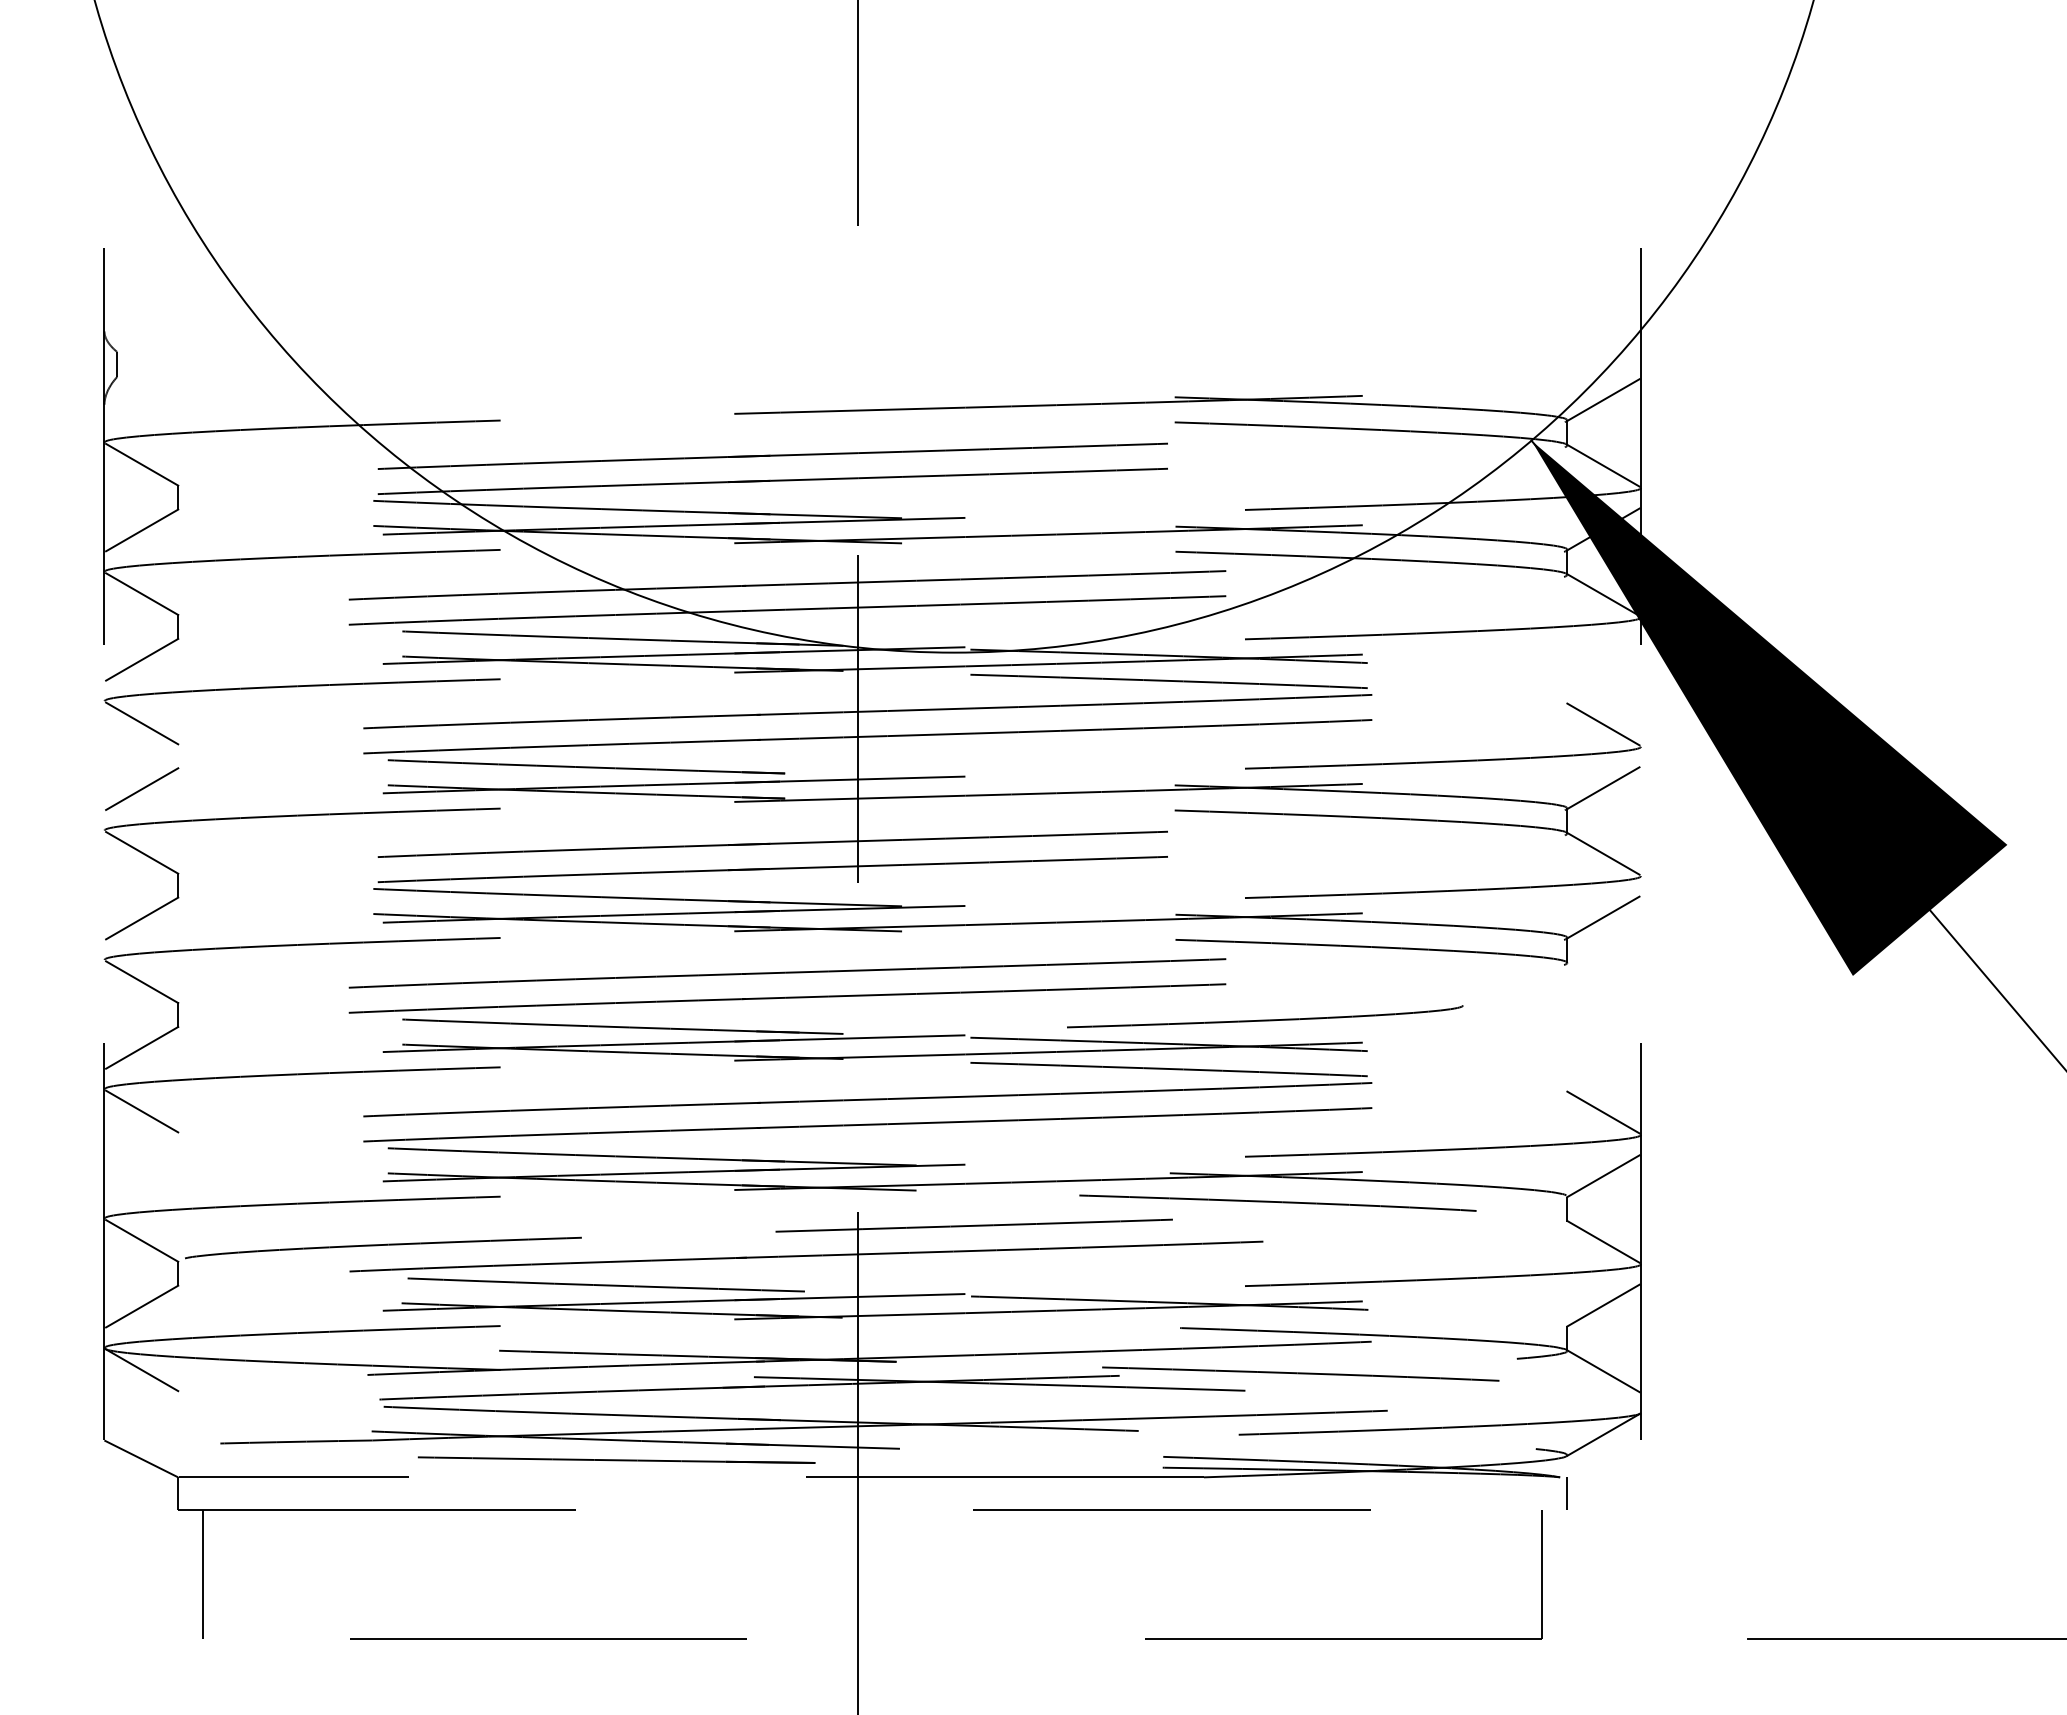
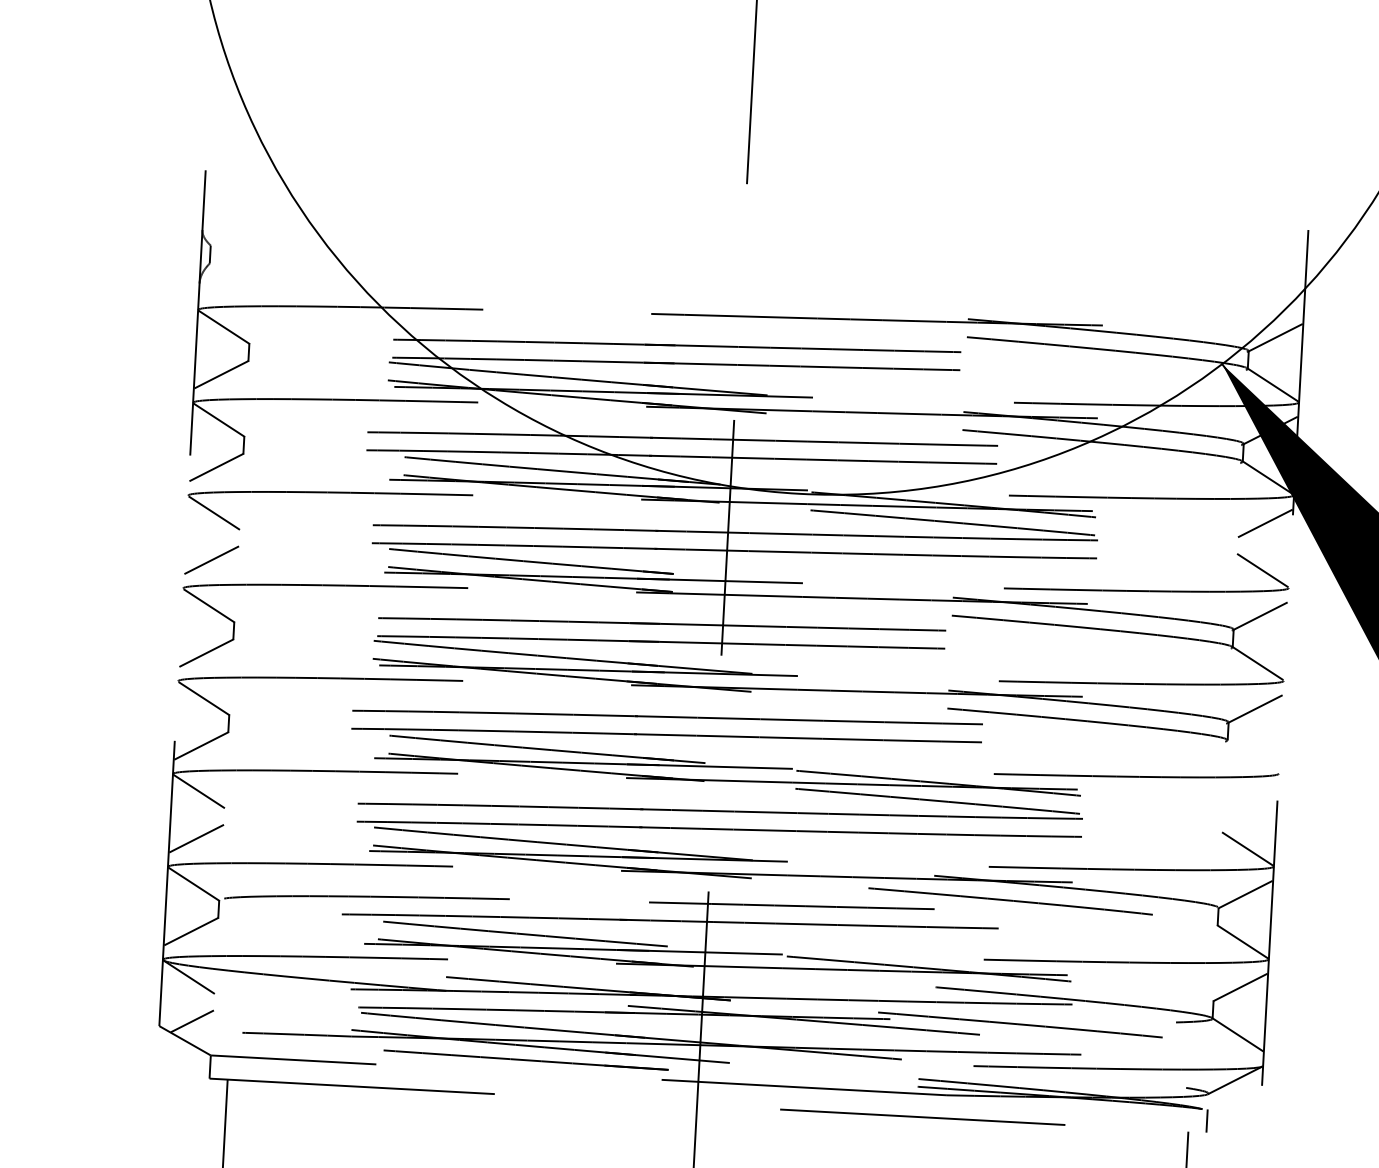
line: (1603, 658) -> (1265, 523), added
curve: (1265, 1019) -> (1136, 776), moved
line: (142, 1176) -> (196, 838), added
line: (149, 1431) -> (192, 1021), added

